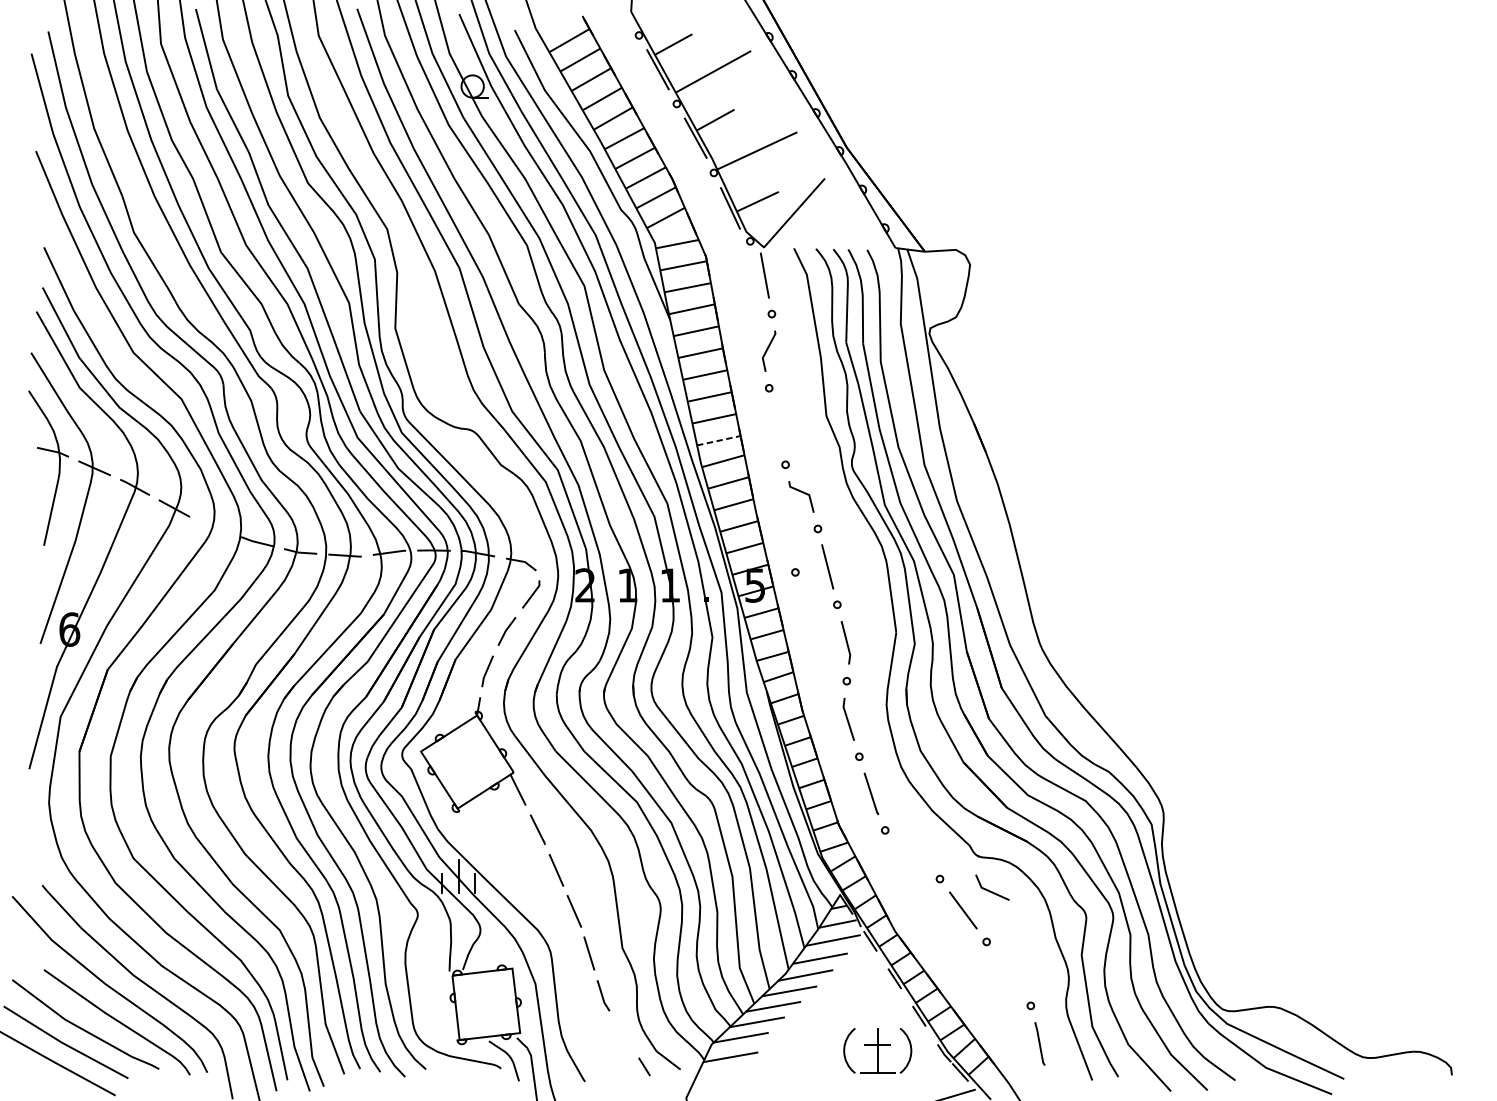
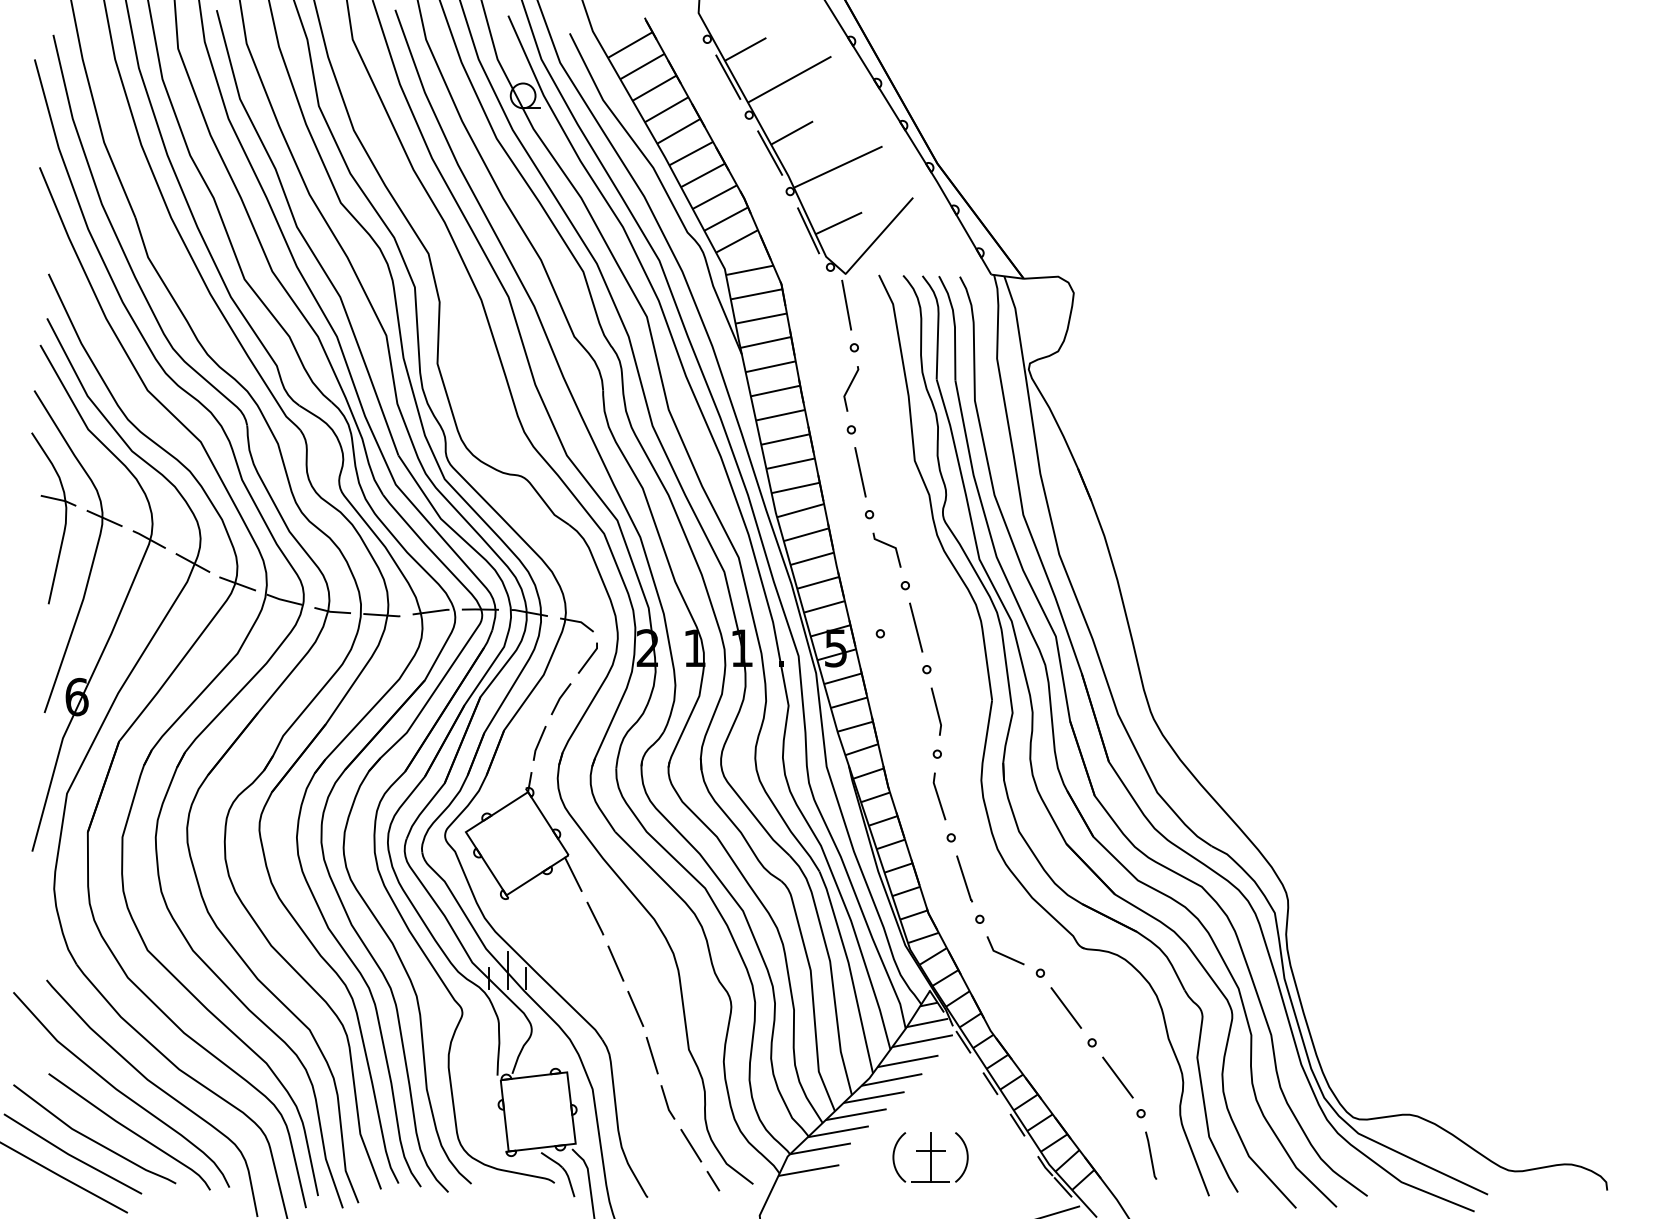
line: (777, 426) -> (860, 472), added
line: (718, 440) -> (795, 487), dashed -> solid
line: (214, 527) -> (237, 583), added
line: (991, 891) -> (1004, 954), moved
line: (1009, 973) -> (1117, 1077), added
line: (624, 1034) -> (691, 1145), added
part: (877, 1050) -> (930, 1157), moved

